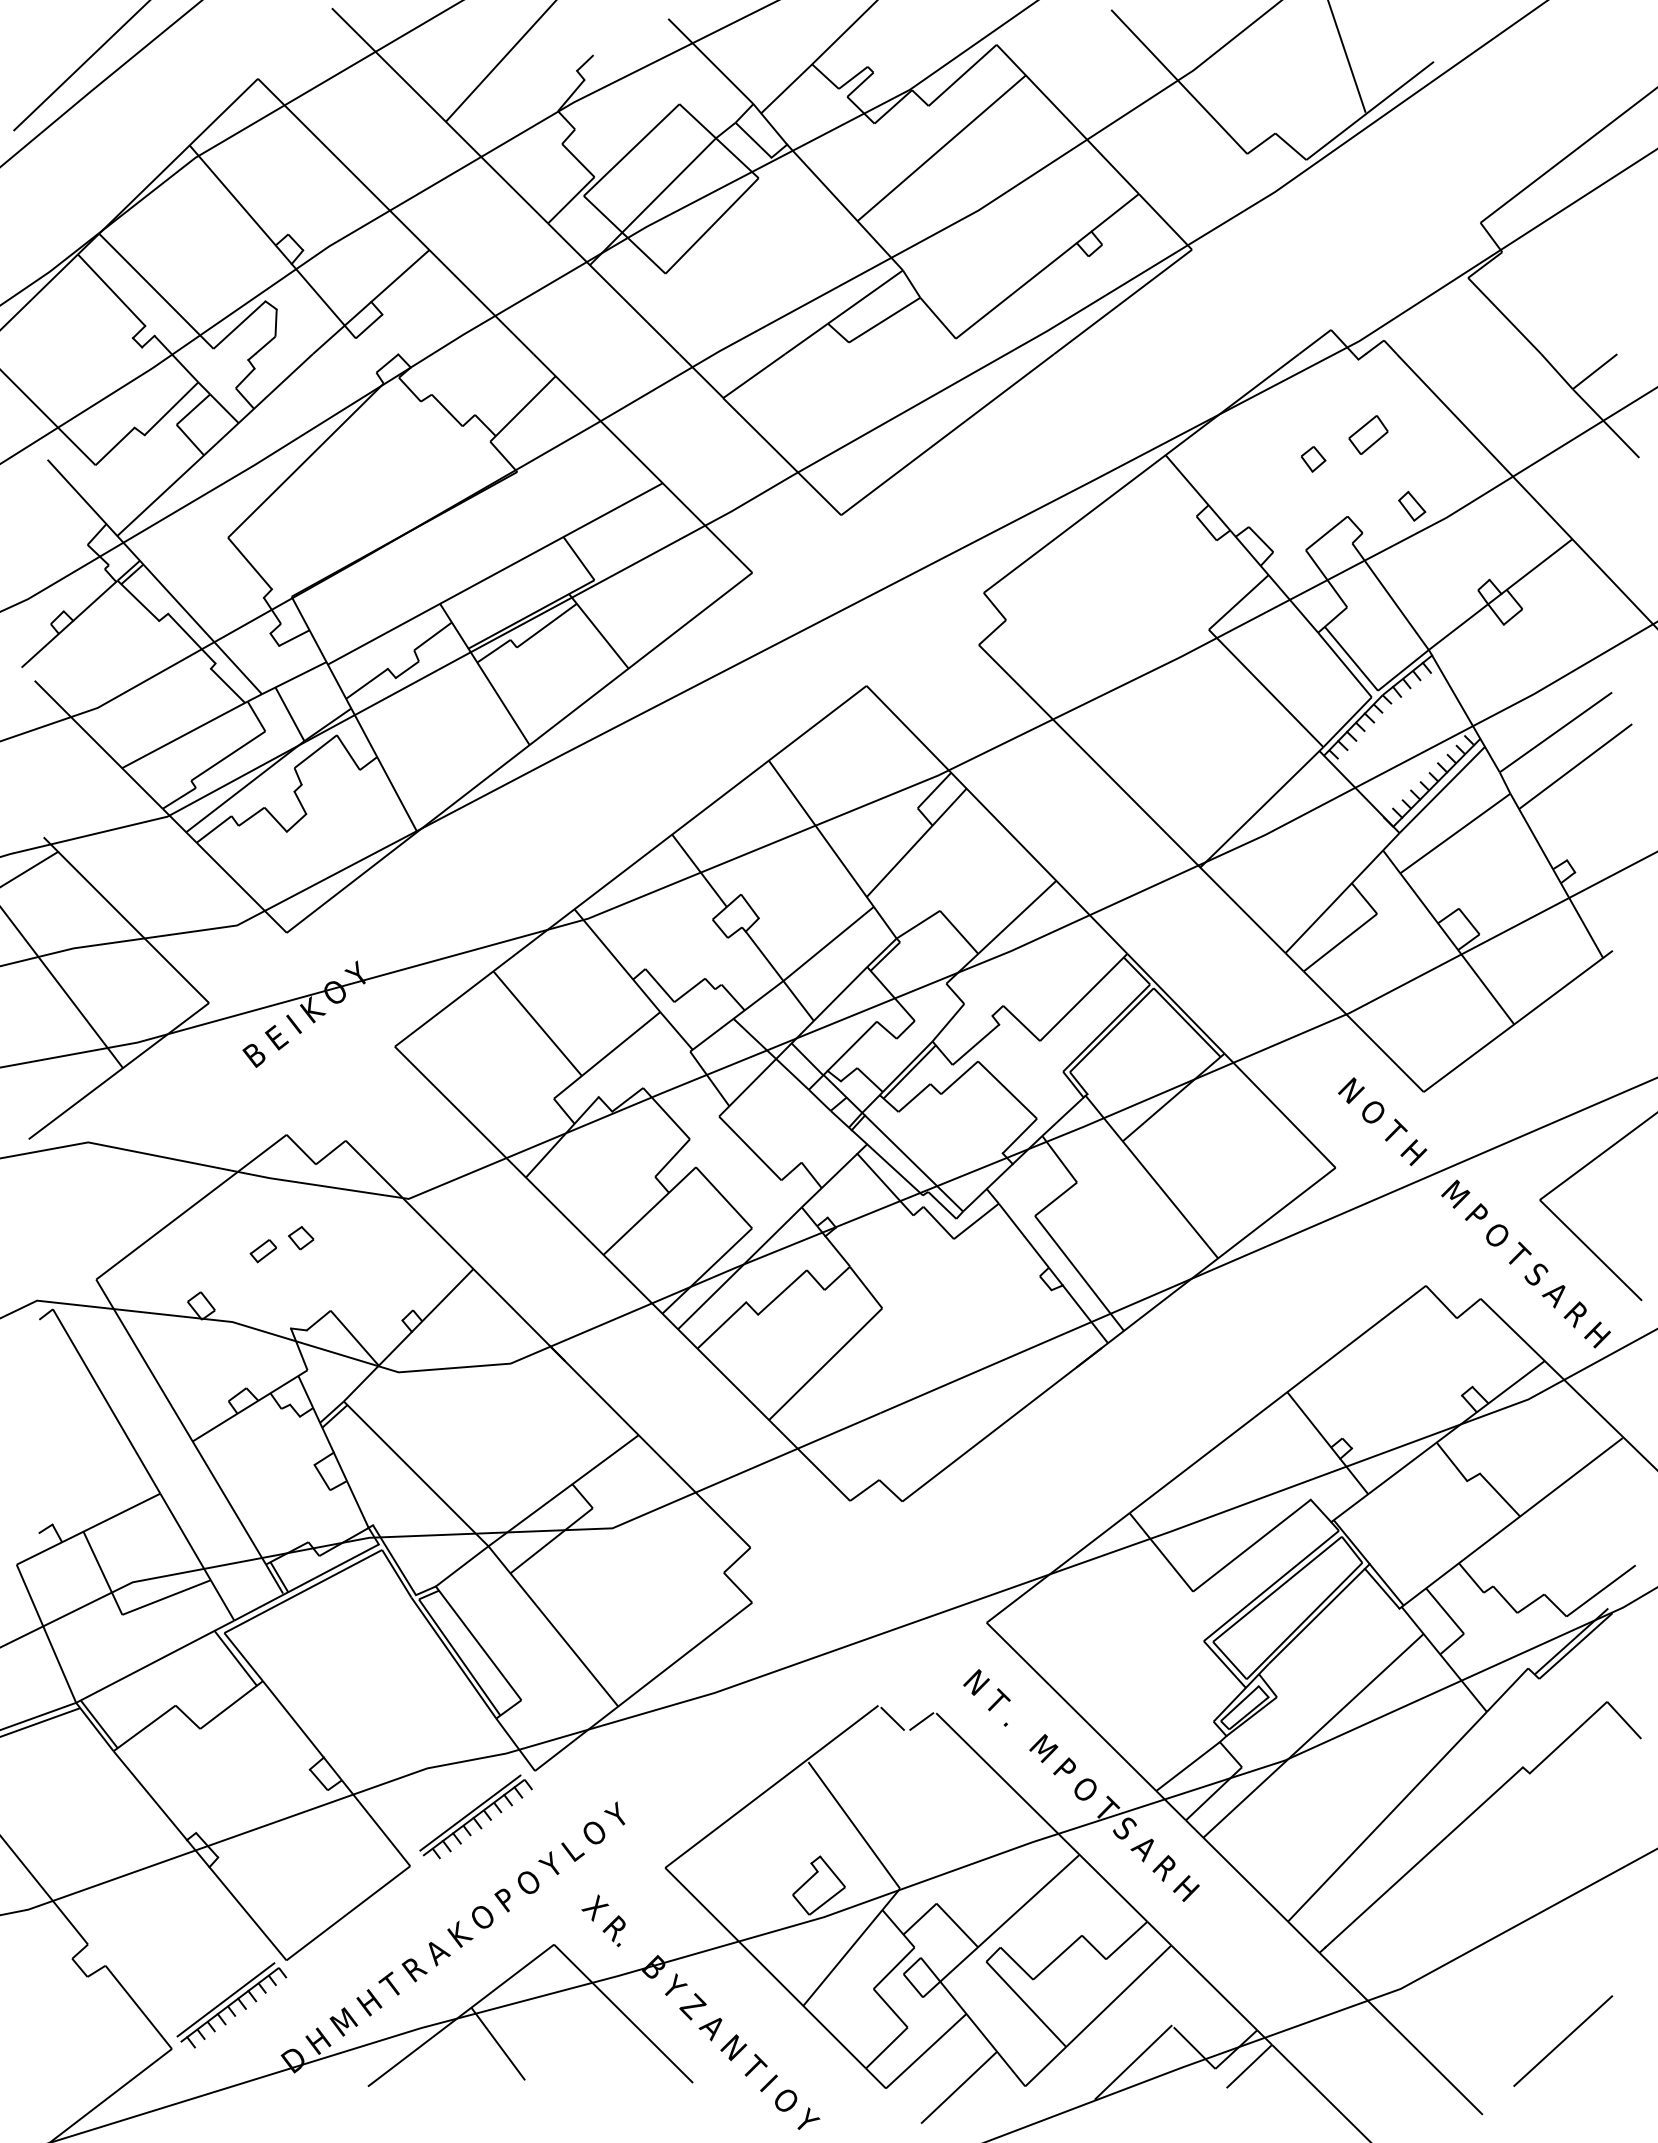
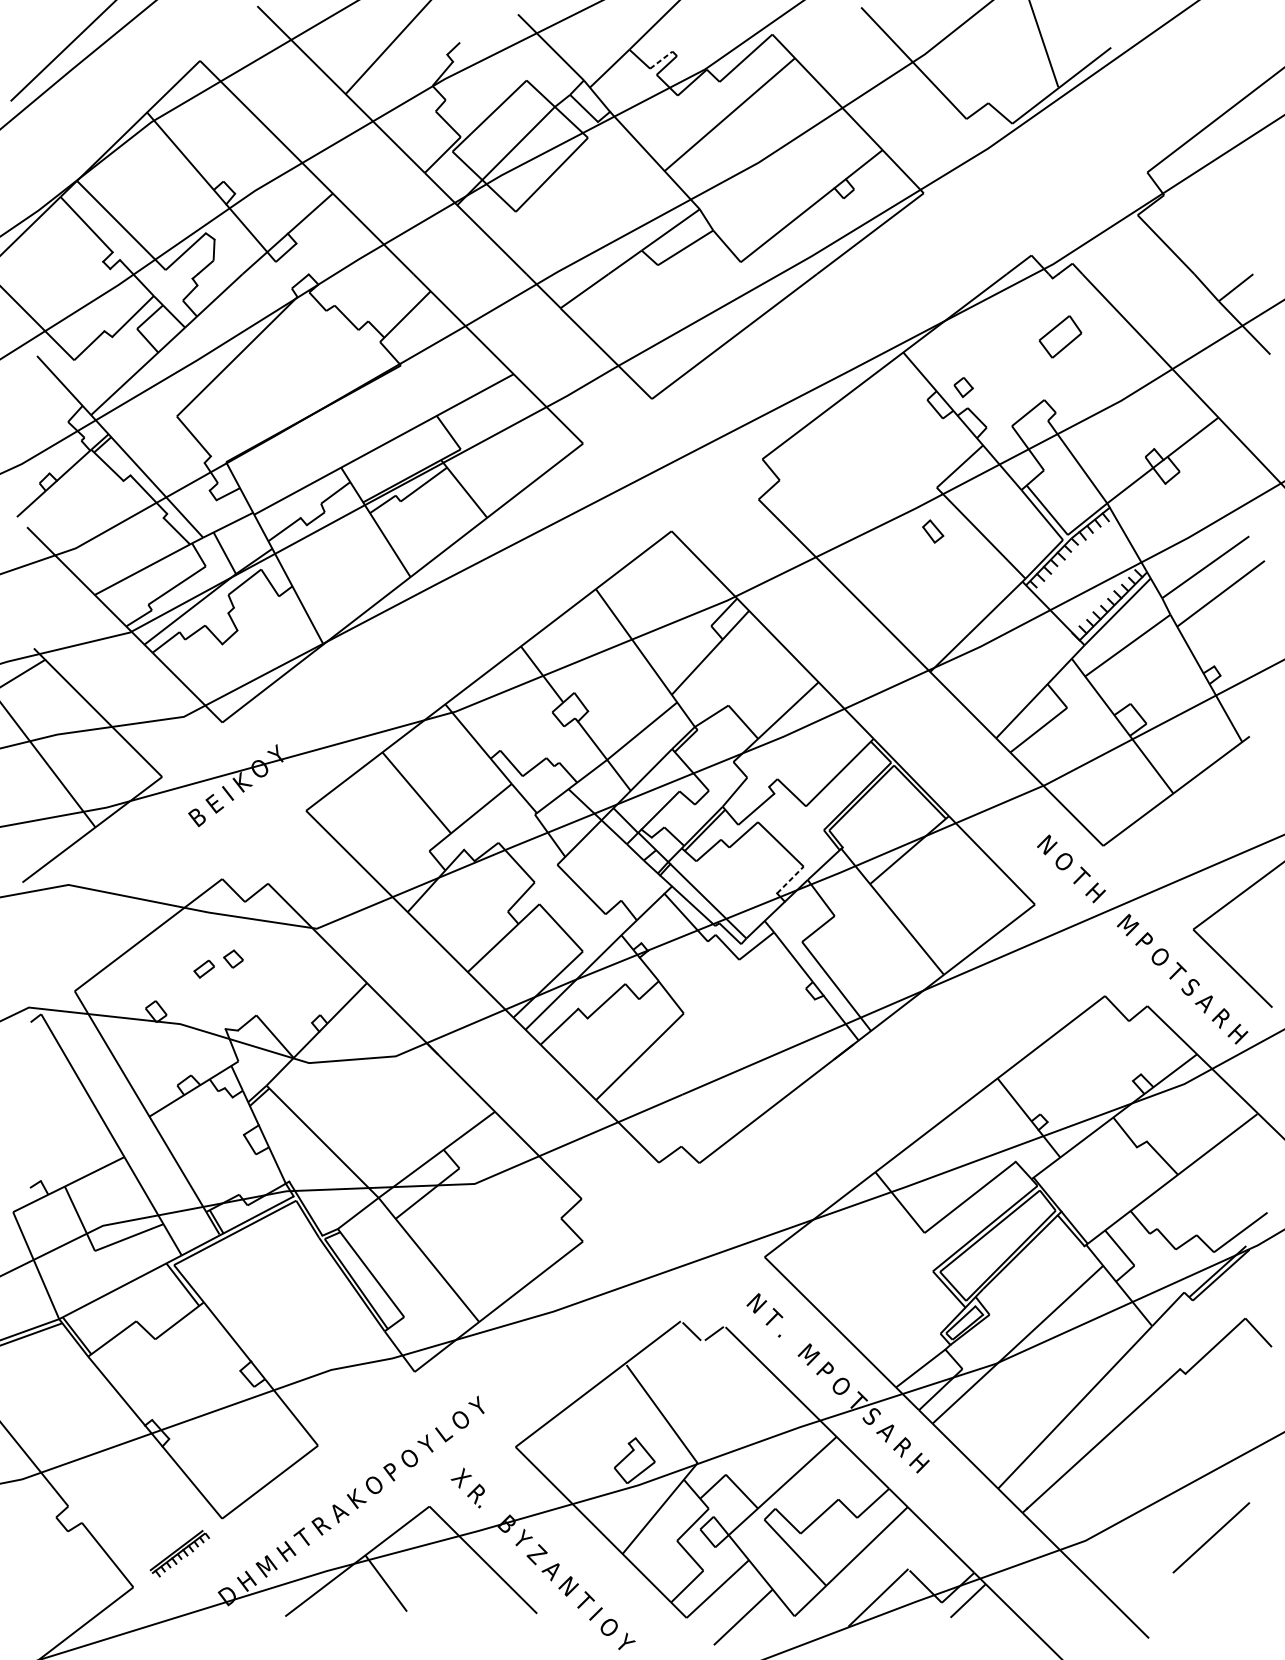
line: (853, 77) -> (661, 59), solid -> dashed
part: (1368, 434) -> (1060, 336), size x1.4
part: (1313, 459) -> (963, 387), moved
part: (1412, 505) -> (933, 530), moved
line: (1019, 1136) -> (790, 880), solid -> dashed
part: (475, 1816) -> (368, 1407), removed
part: (231, 2005) -> (179, 1553), size x0.7
line: (1563, 2040) -> (1211, 1537), moved

